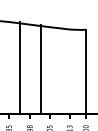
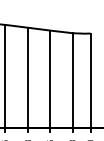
line: (20, 68) -> (5, 76), moved
line: (40, 69) -> (27, 77), moved
line: (49, 70) -> (50, 78), added
line: (69, 71) -> (72, 80), added

